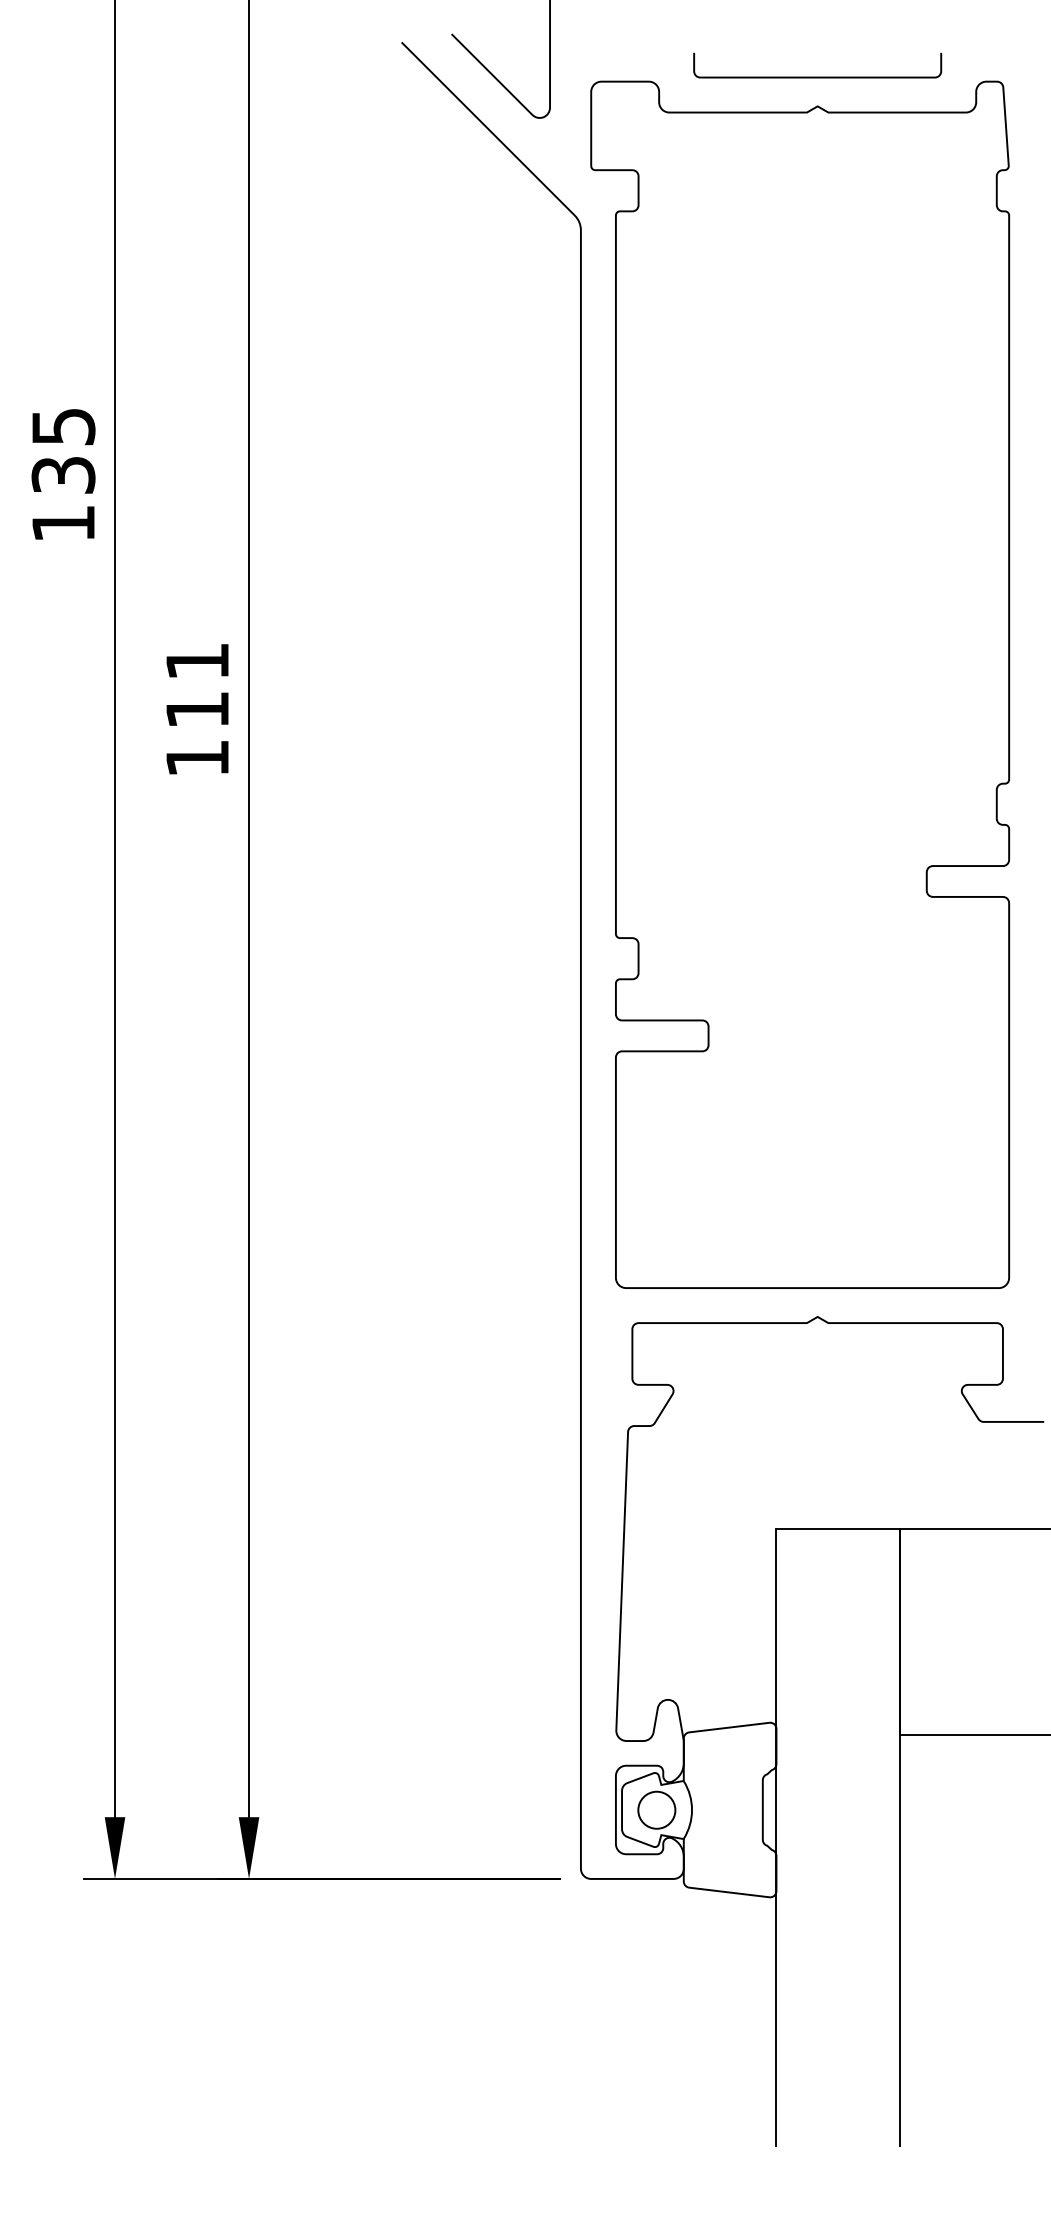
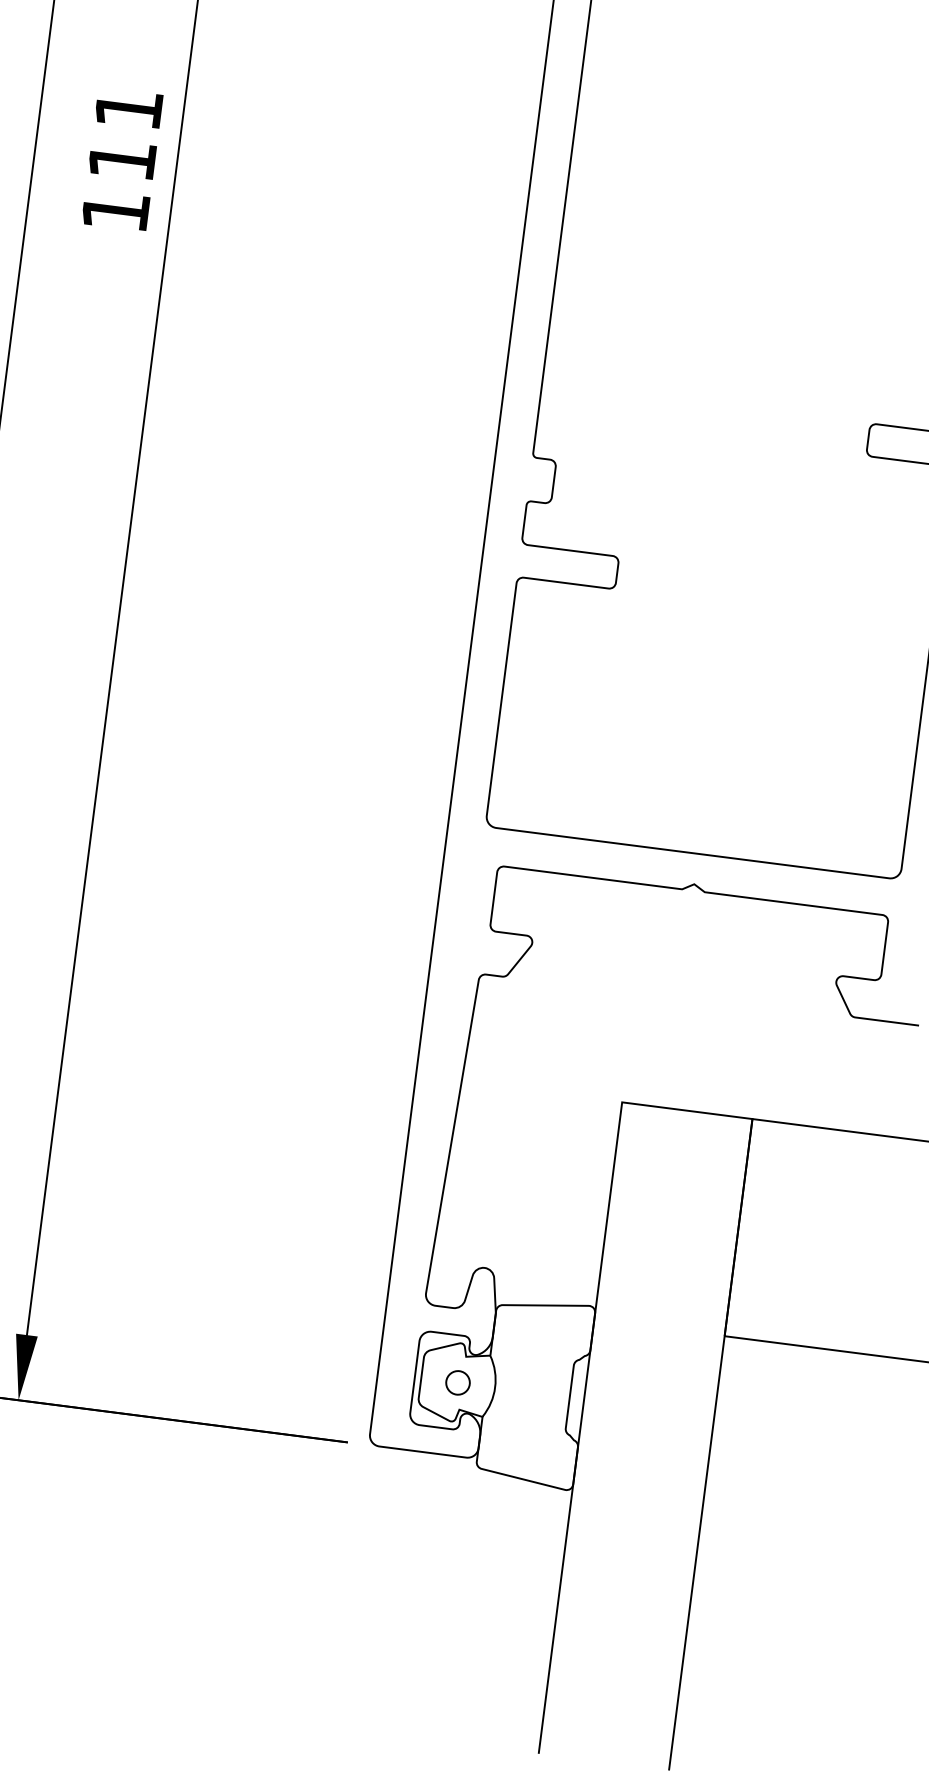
circle: (656, 1809) -> (457, 1382), size x0.6

